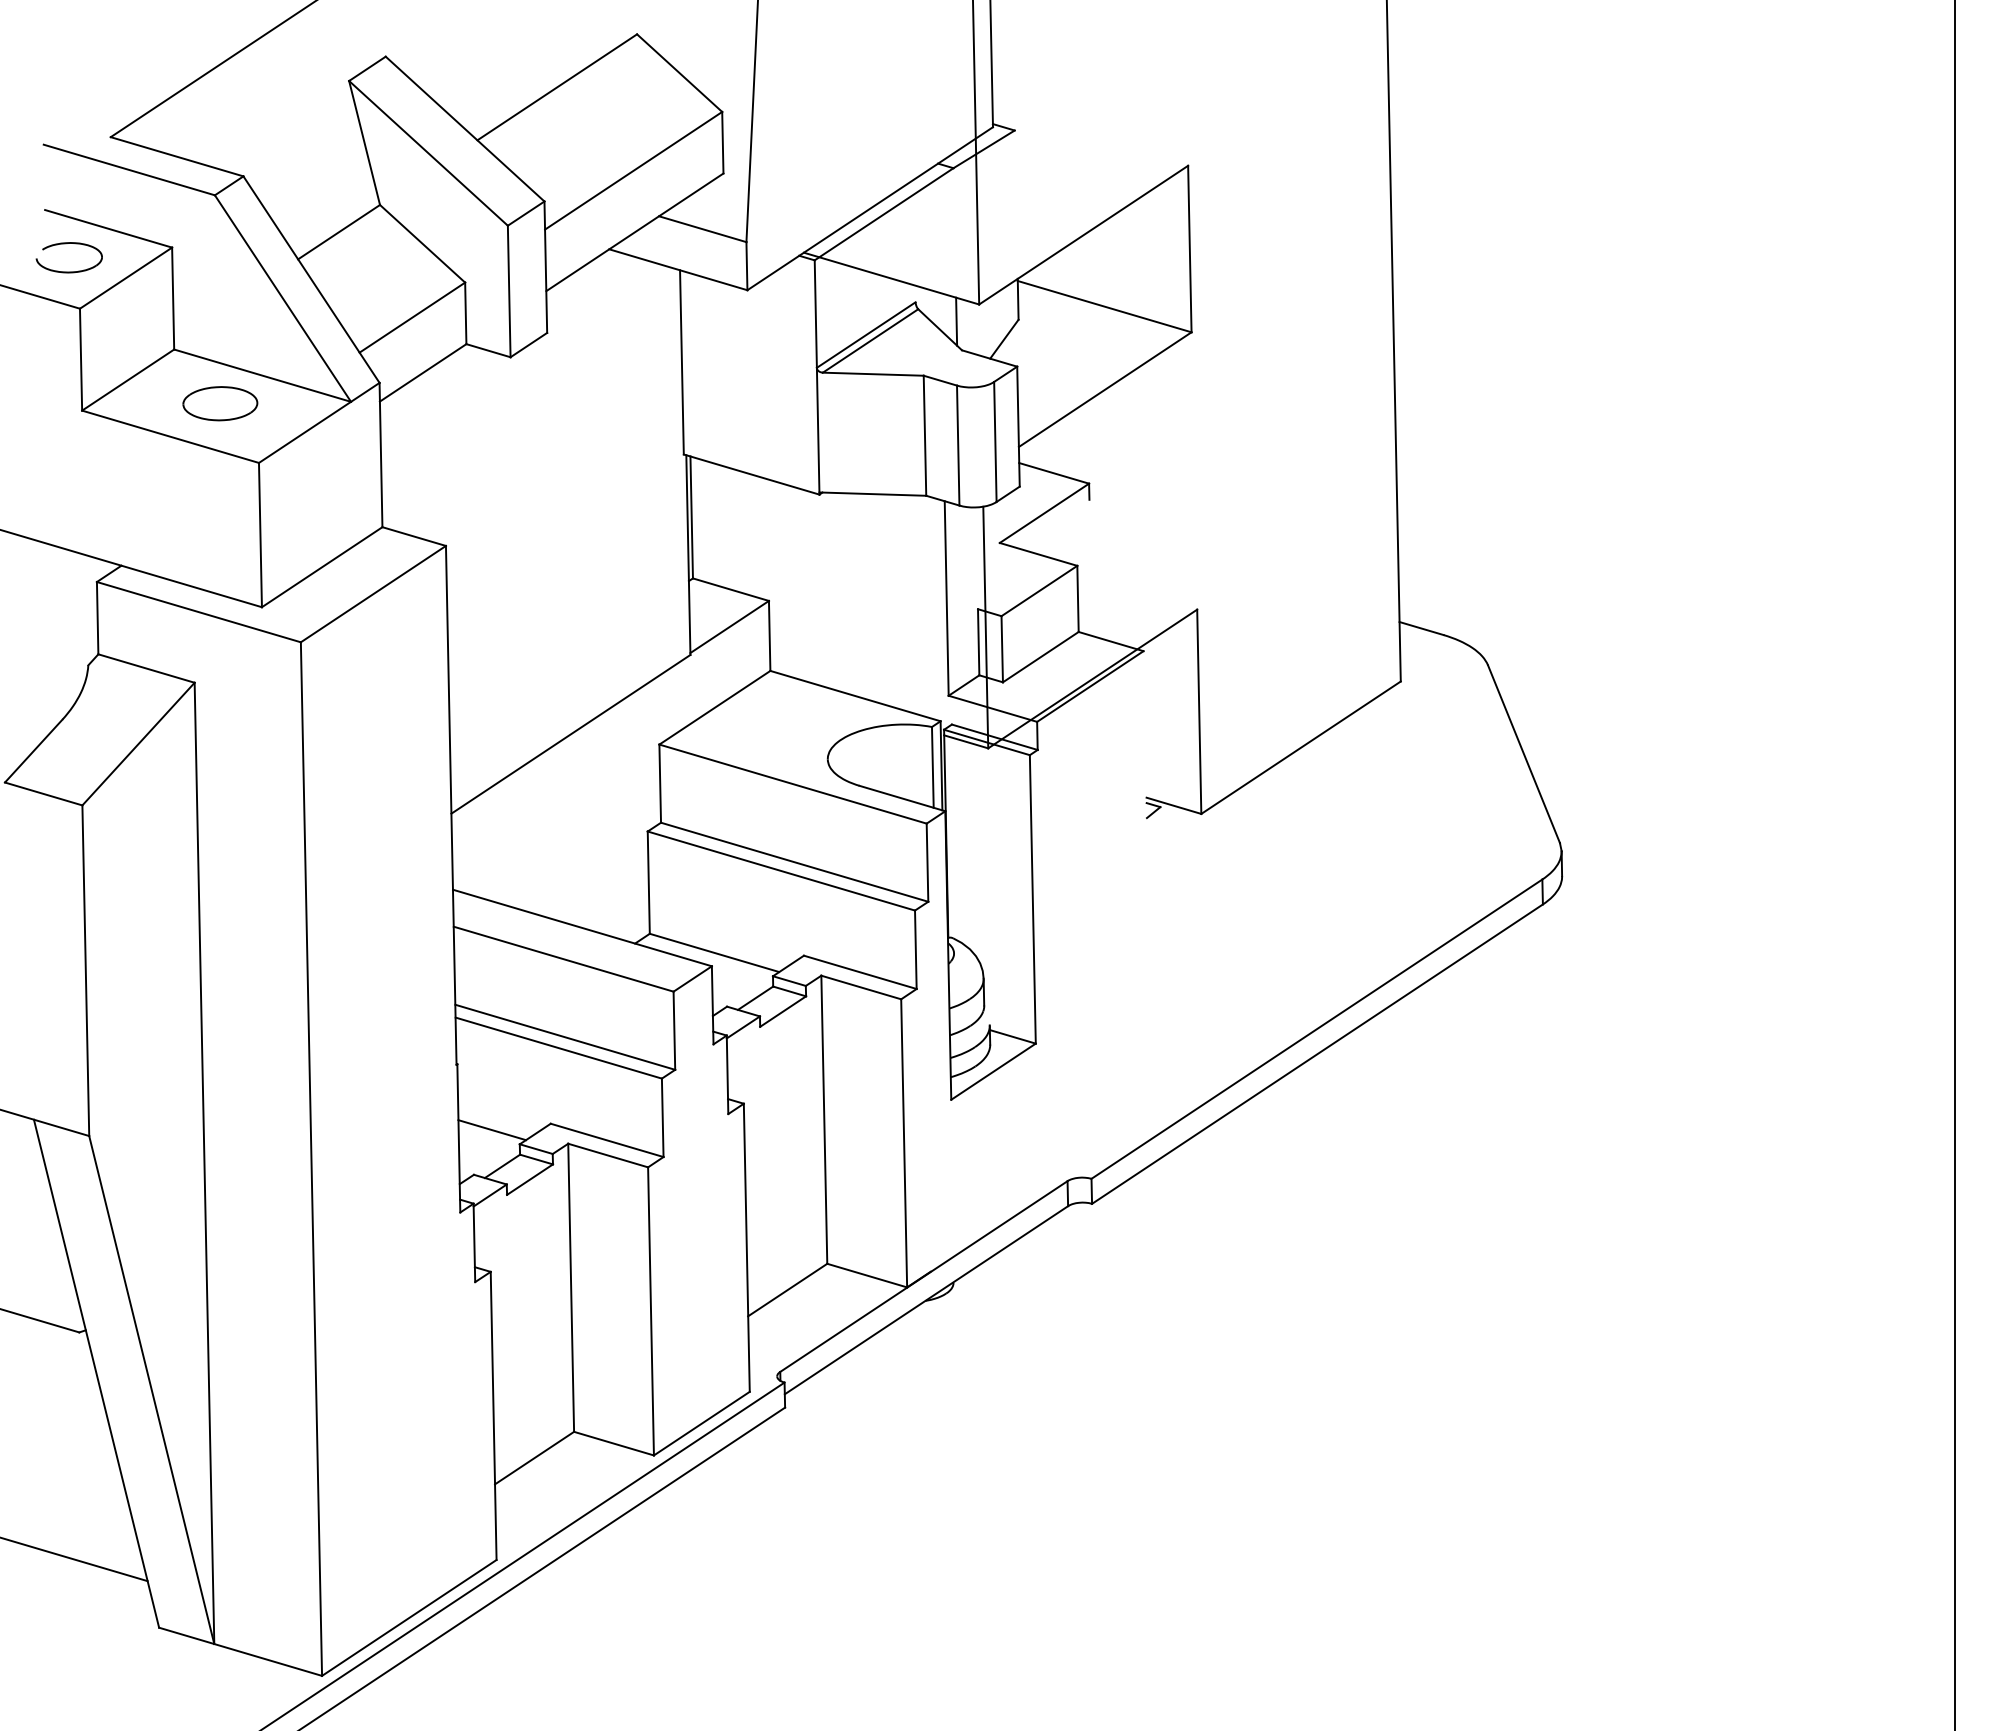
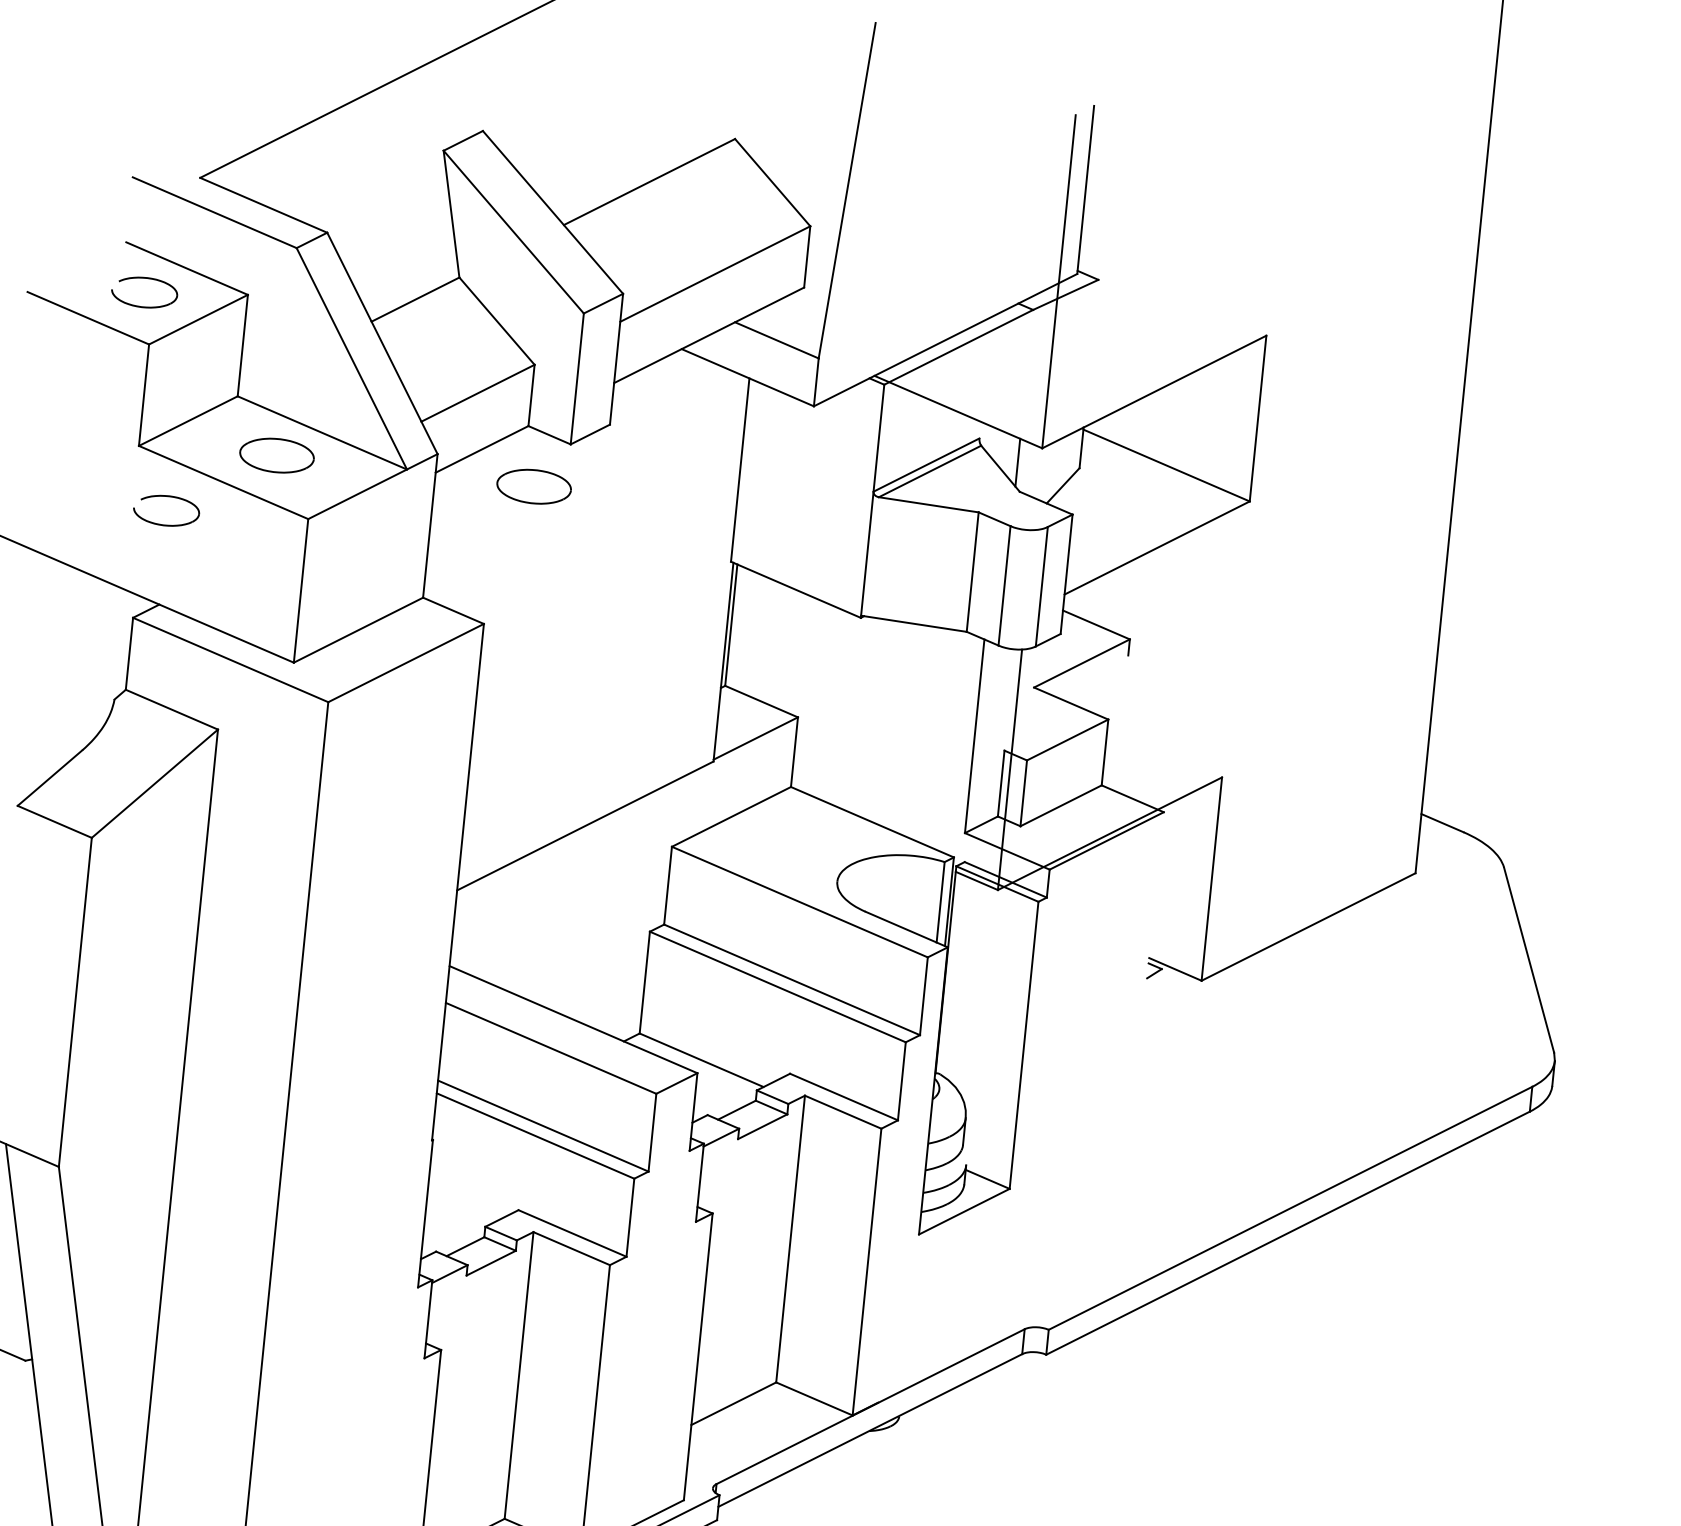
part: (479, 403) -> (534, 486), added
part: (114, 458) -> (165, 497), added
line: (492, 1130) -> (459, 1209), removed

